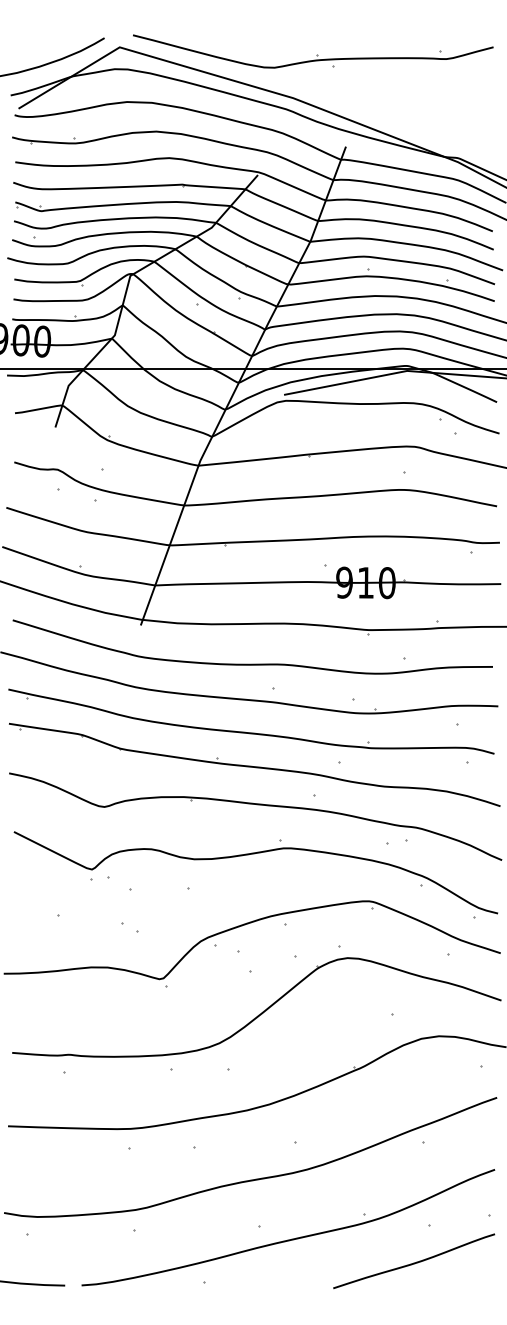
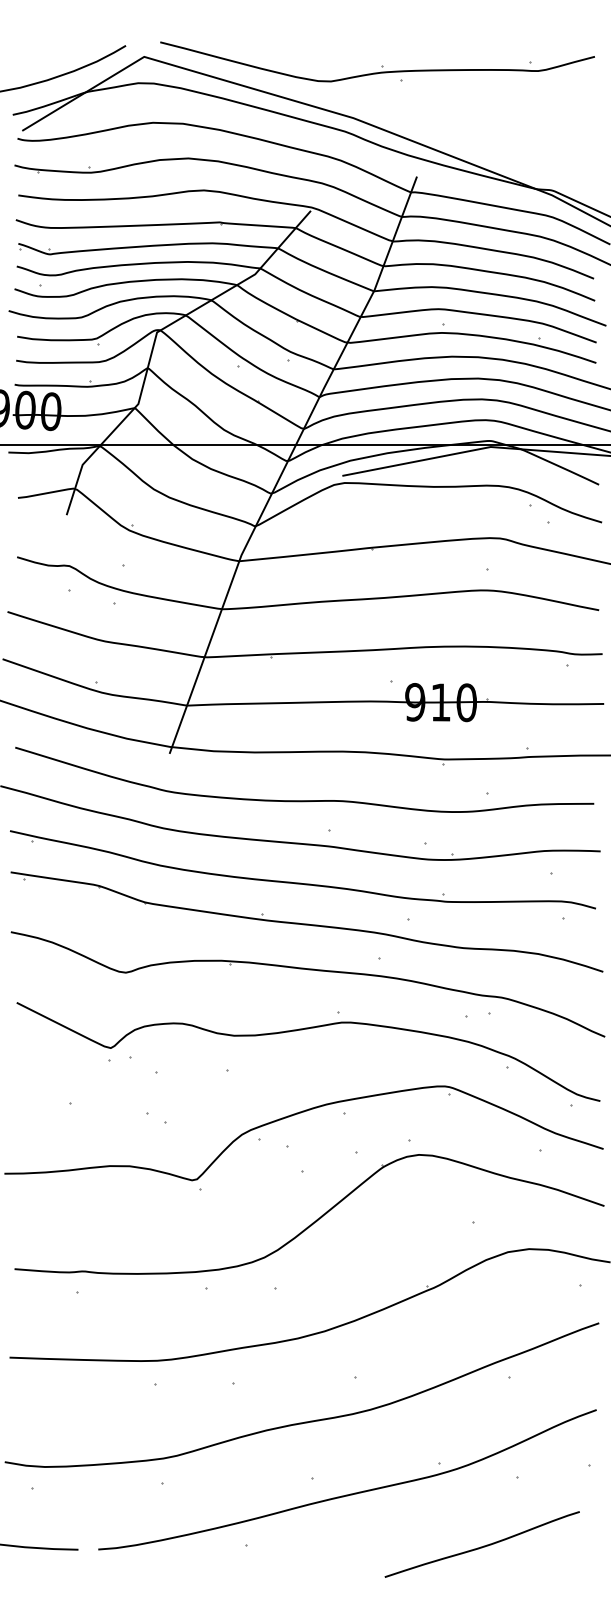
curve: (414, 1262) -> (482, 1545), moved

